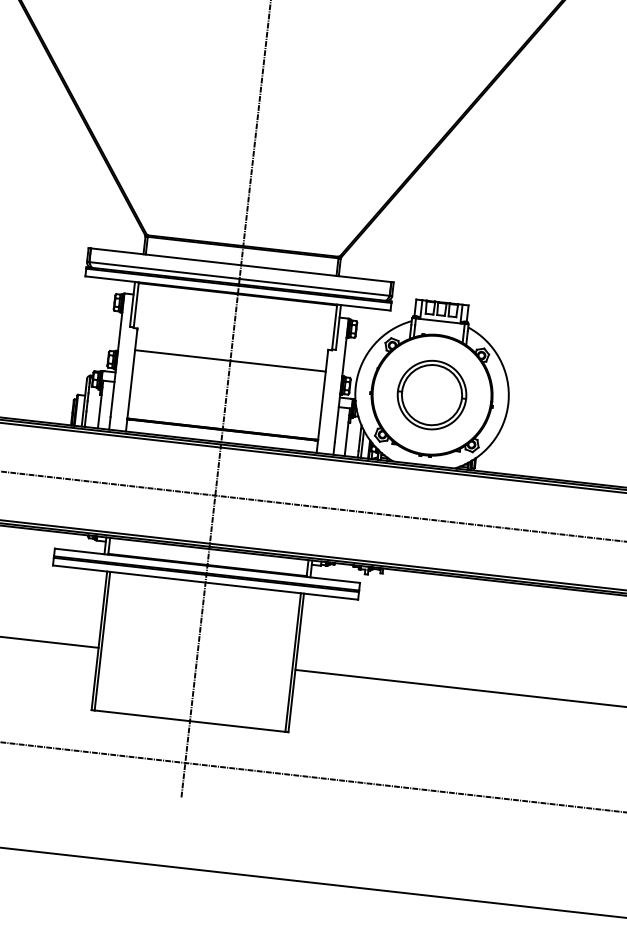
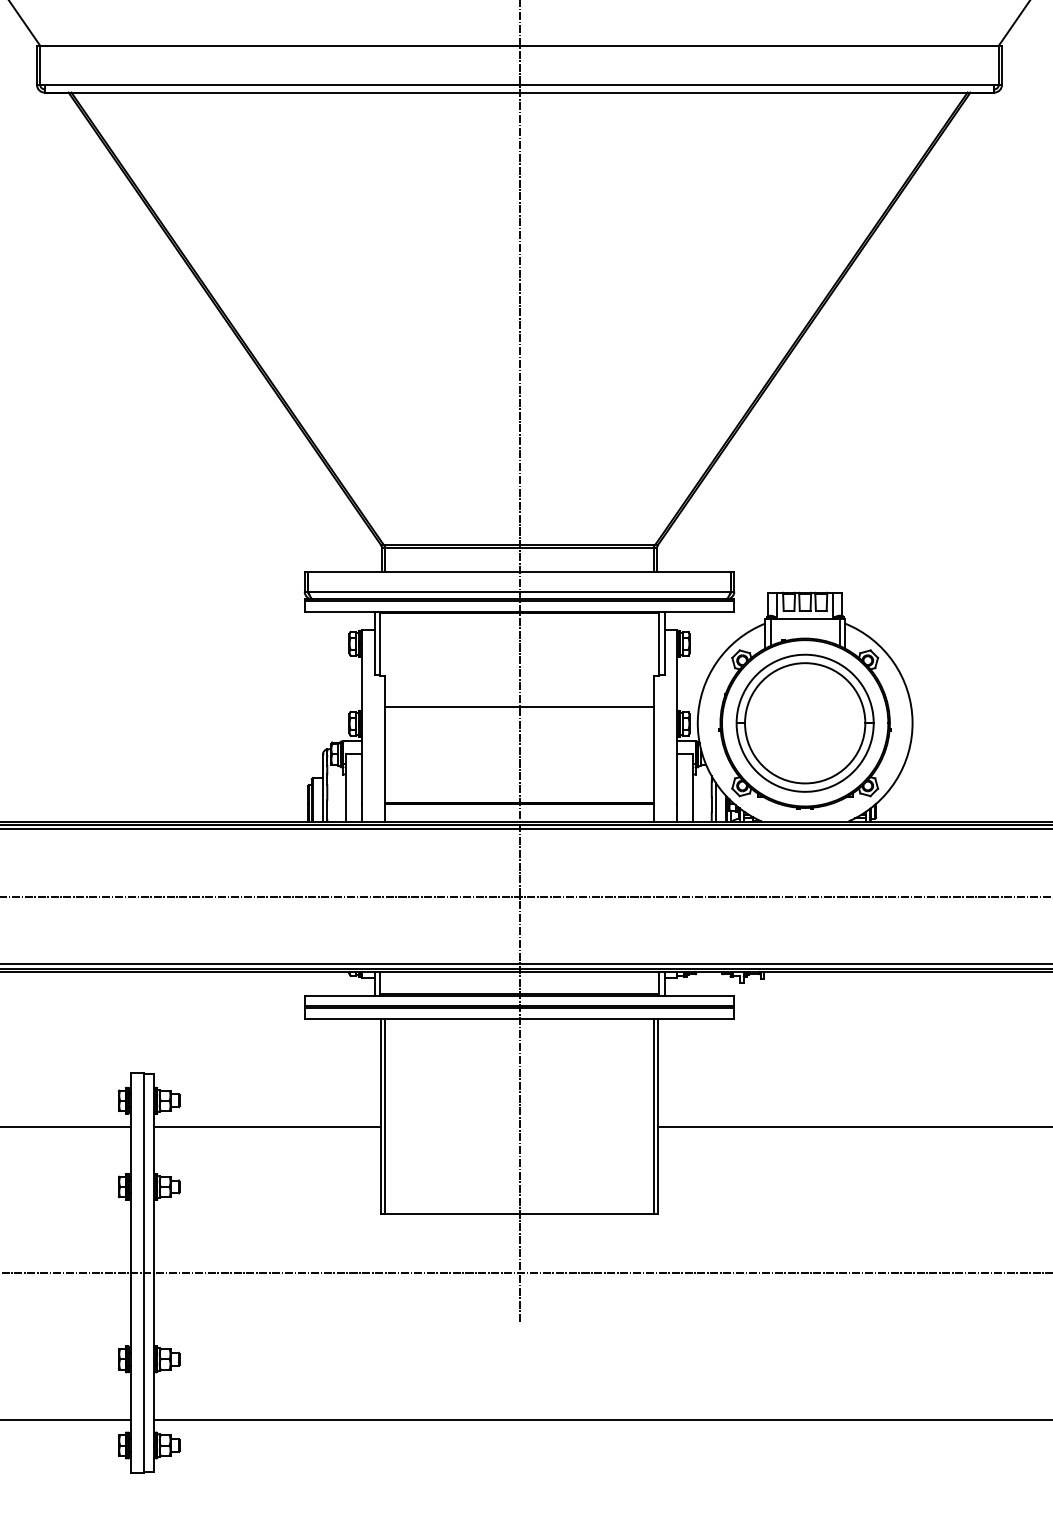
part: (431, 394) -> (804, 722), size x1.43

